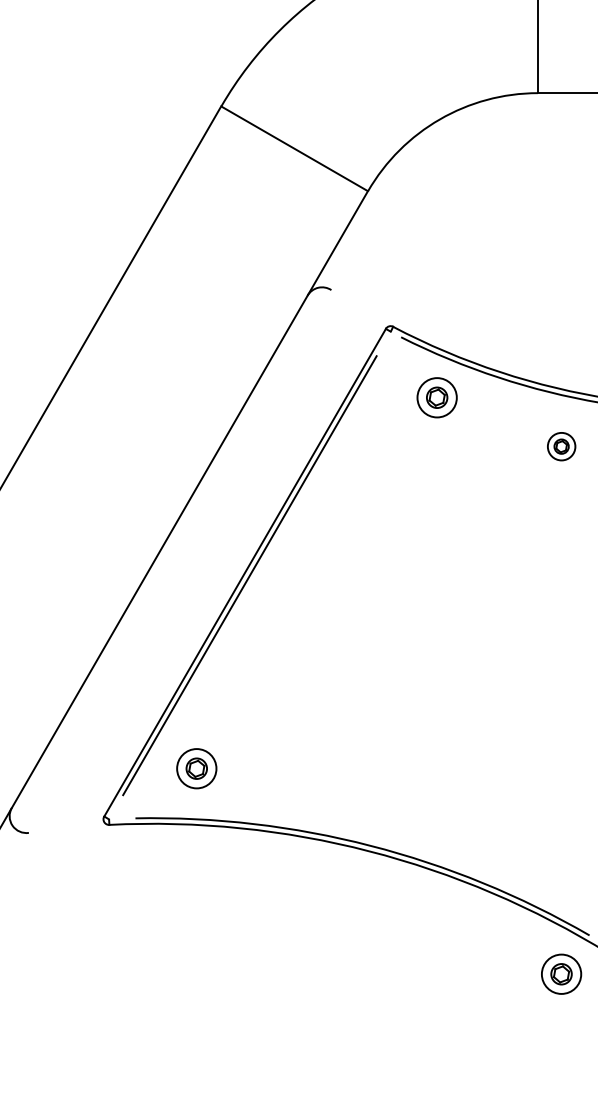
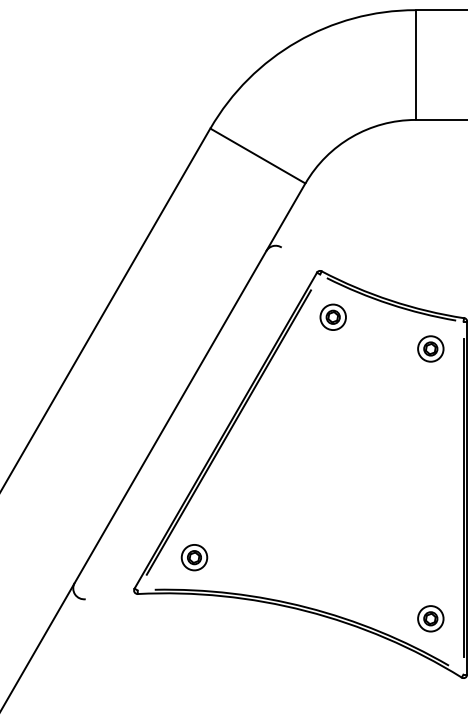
part: (436, 396) -> (332, 316), moved
part: (561, 445) -> (430, 348), size x1.43
part: (561, 973) -> (430, 618), moved

